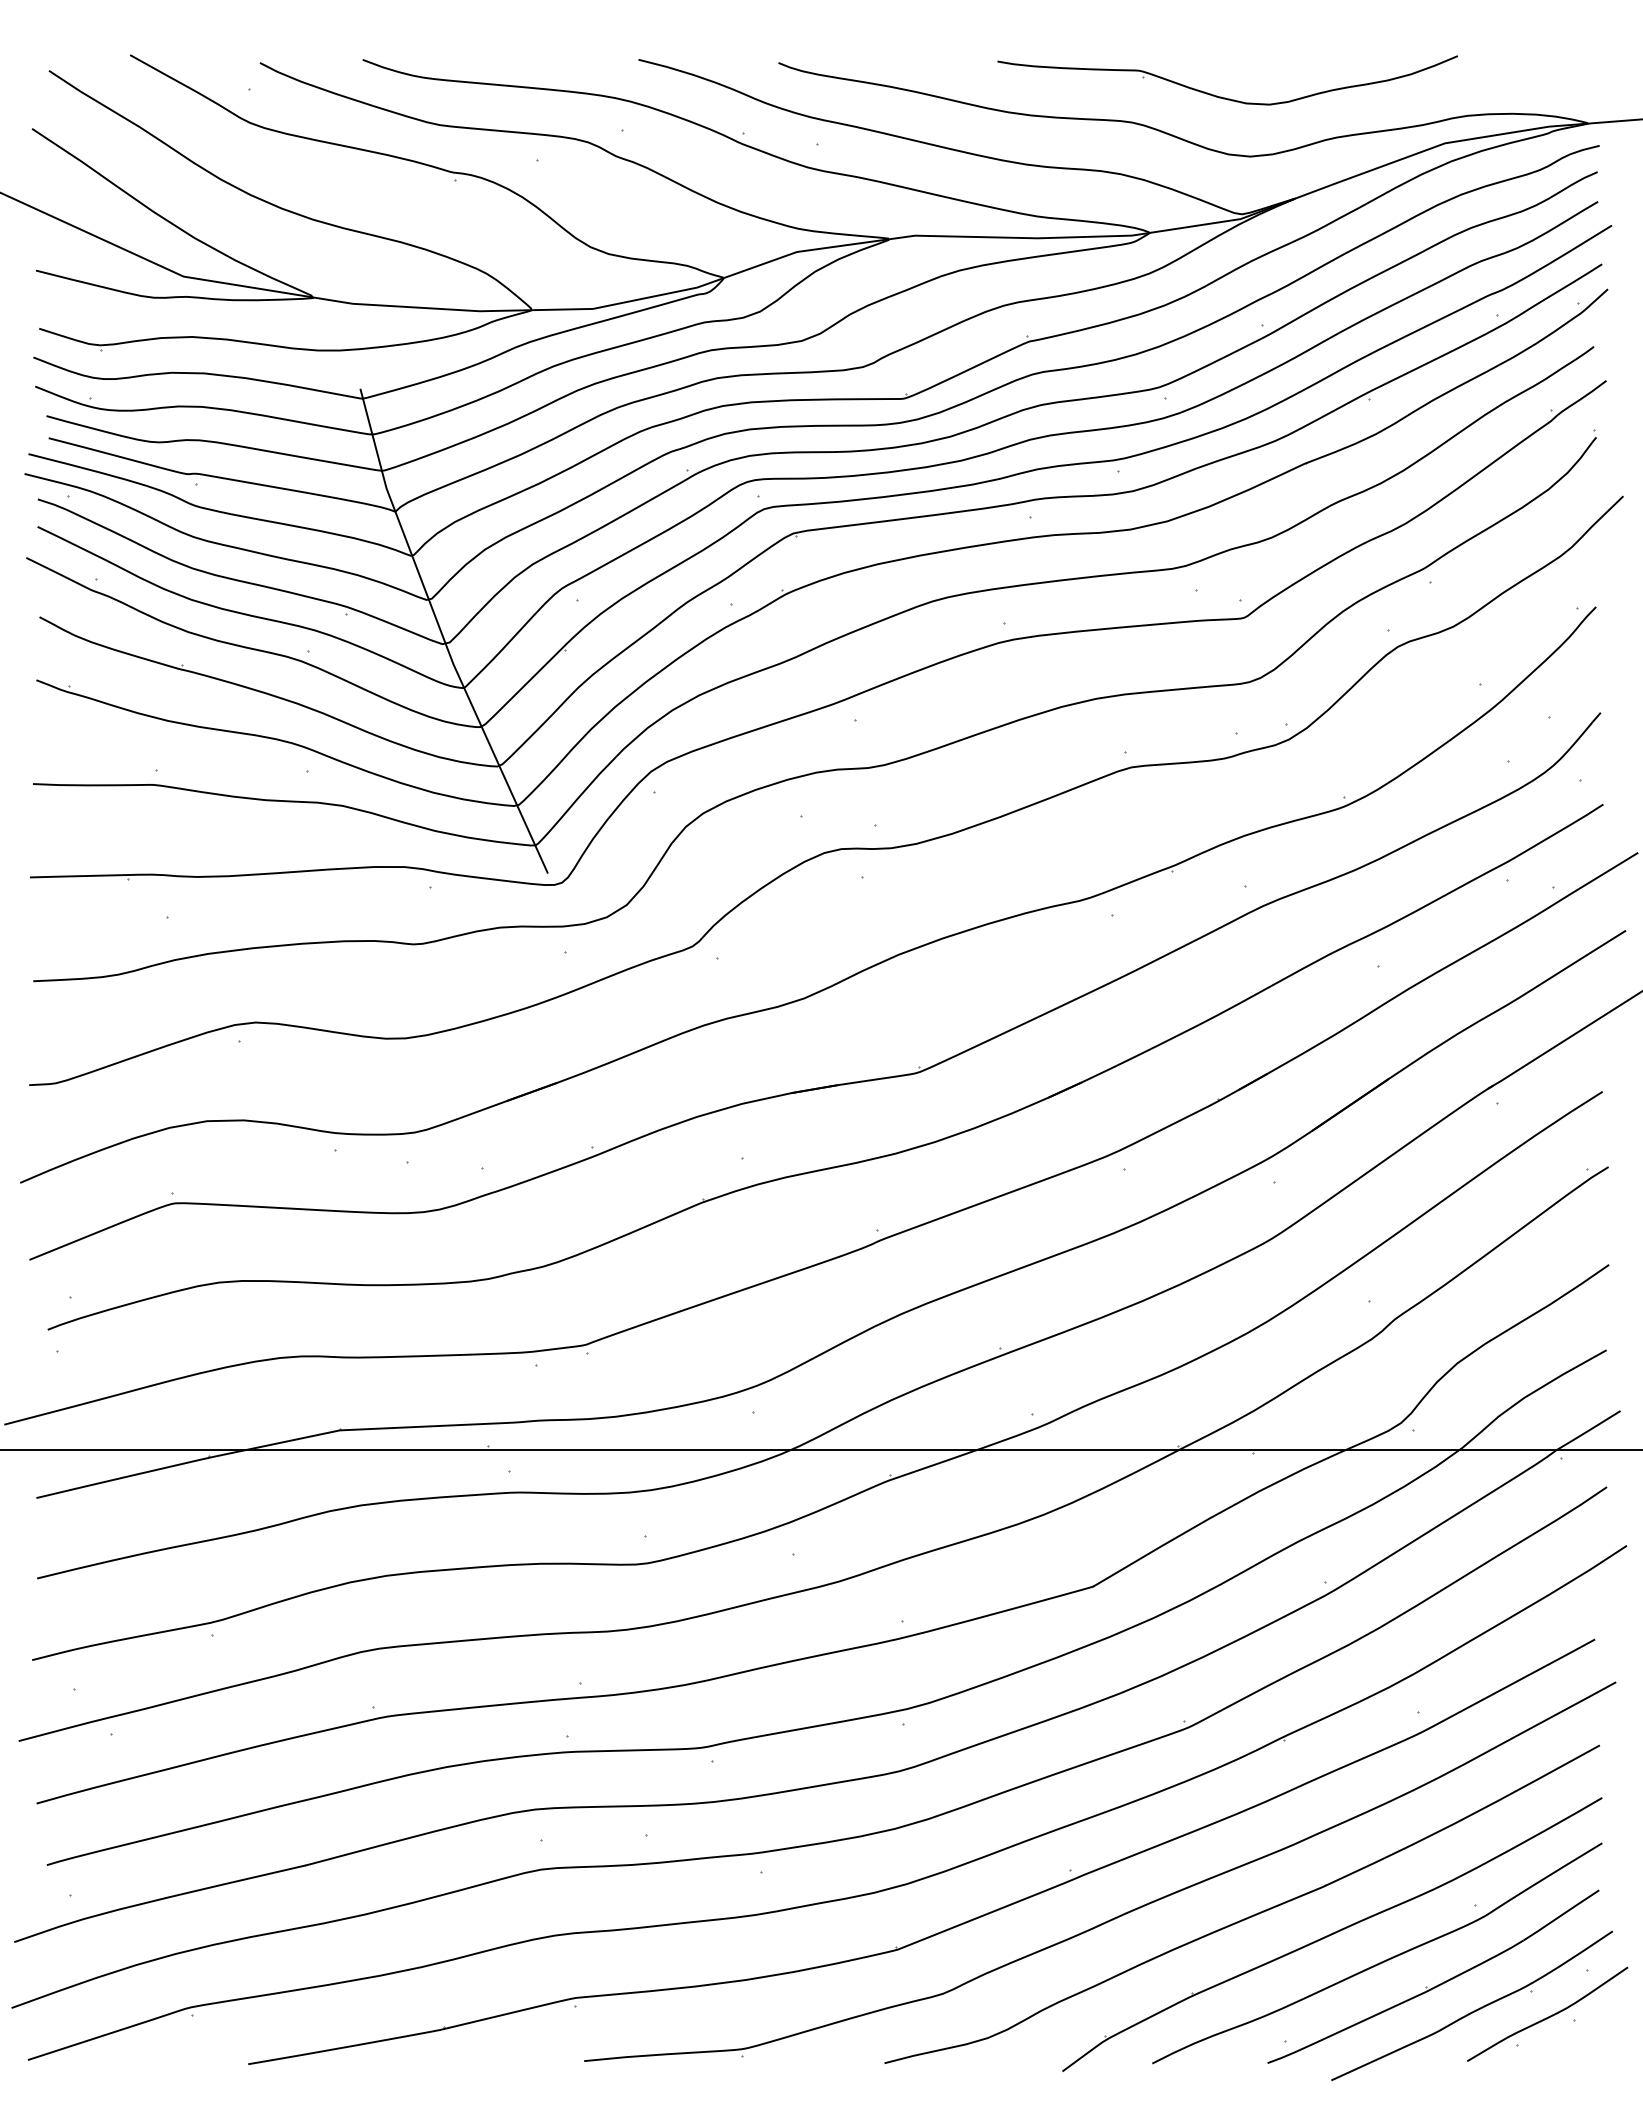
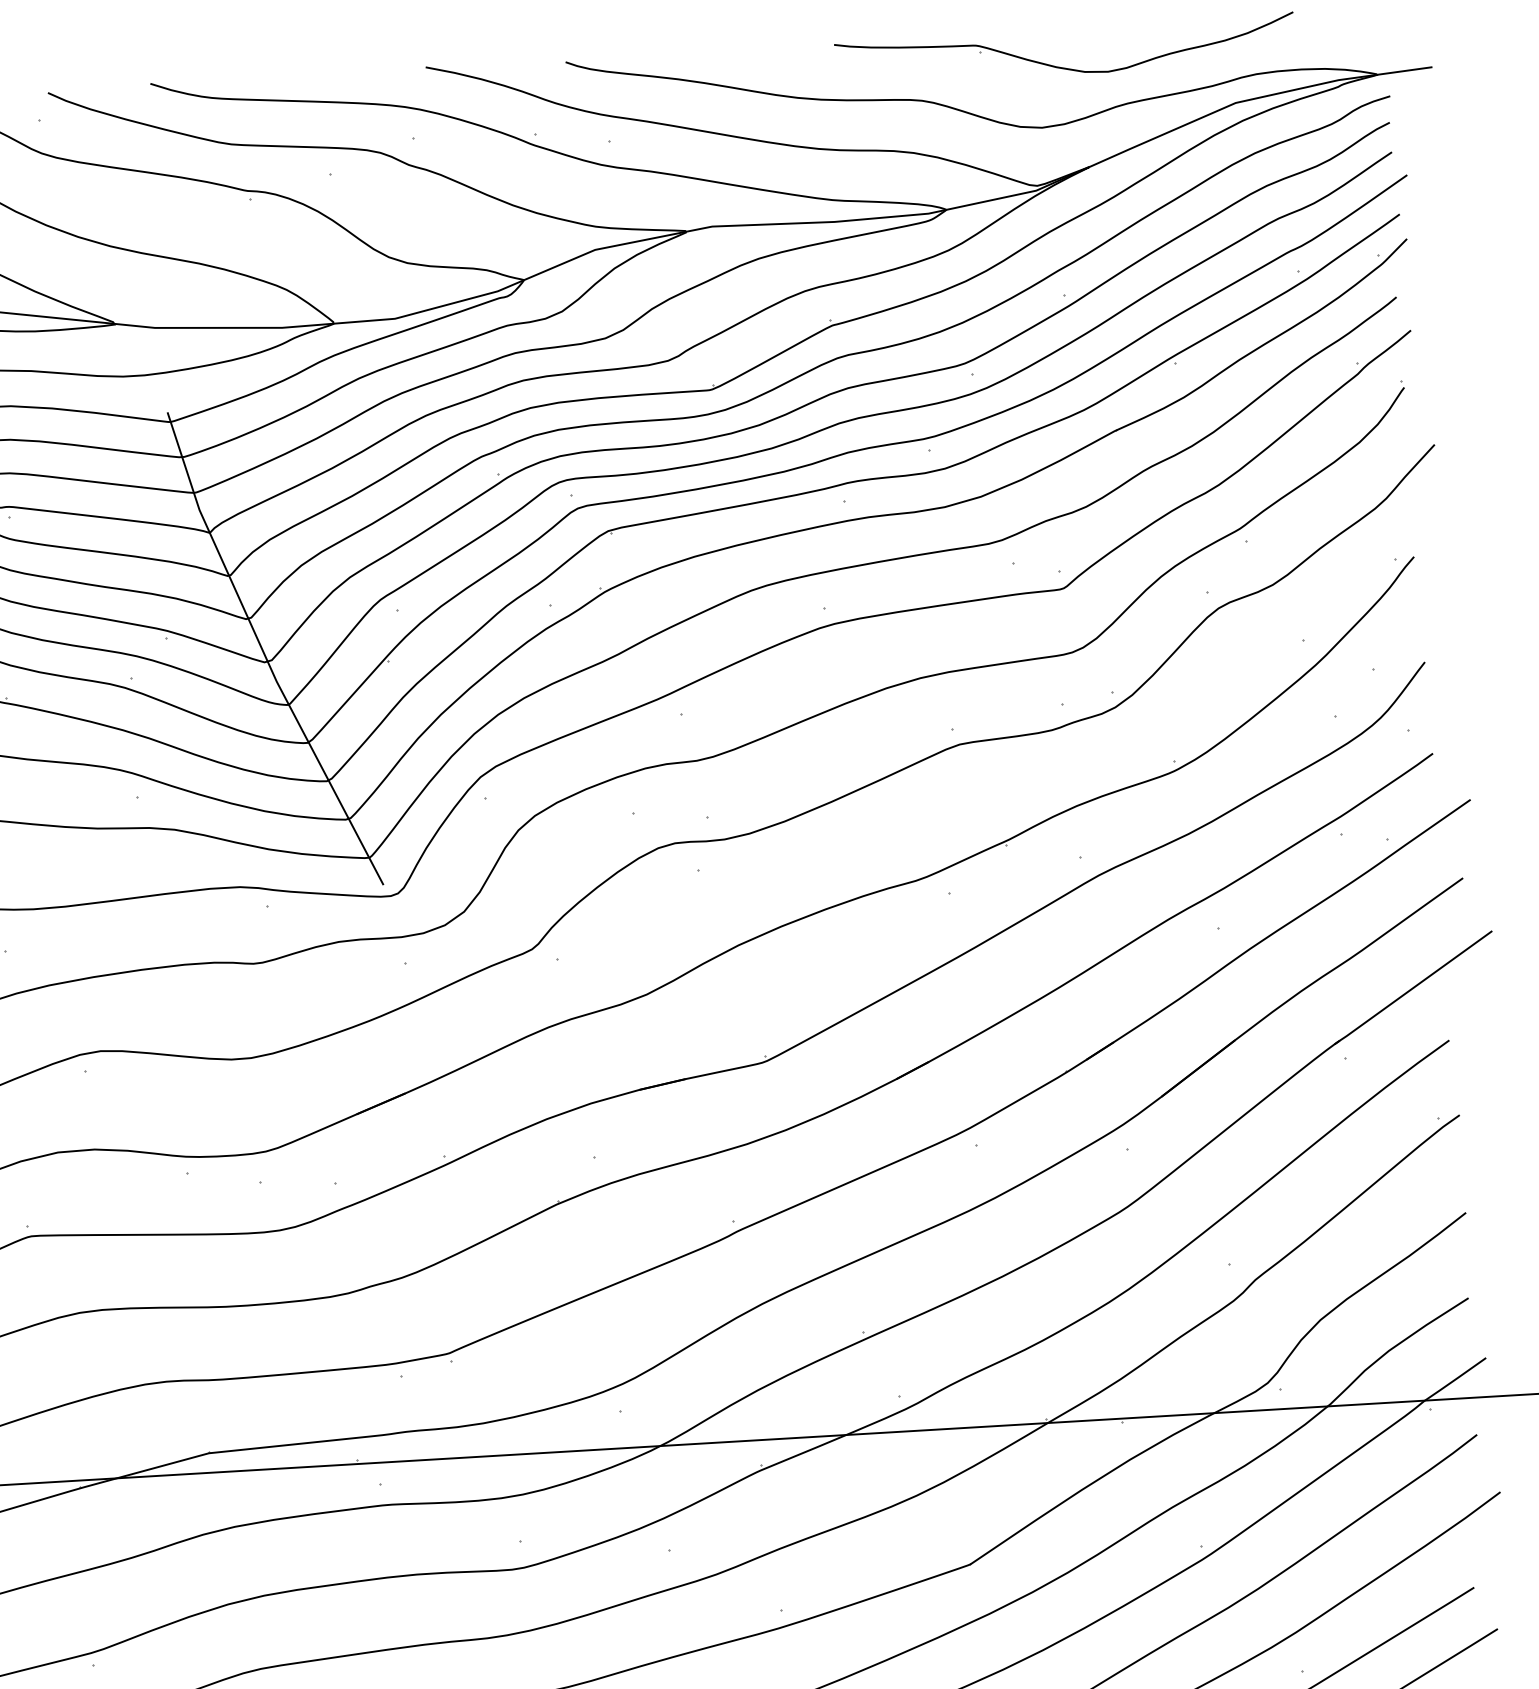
part: (1221, 96) -> (1059, 66), moved

